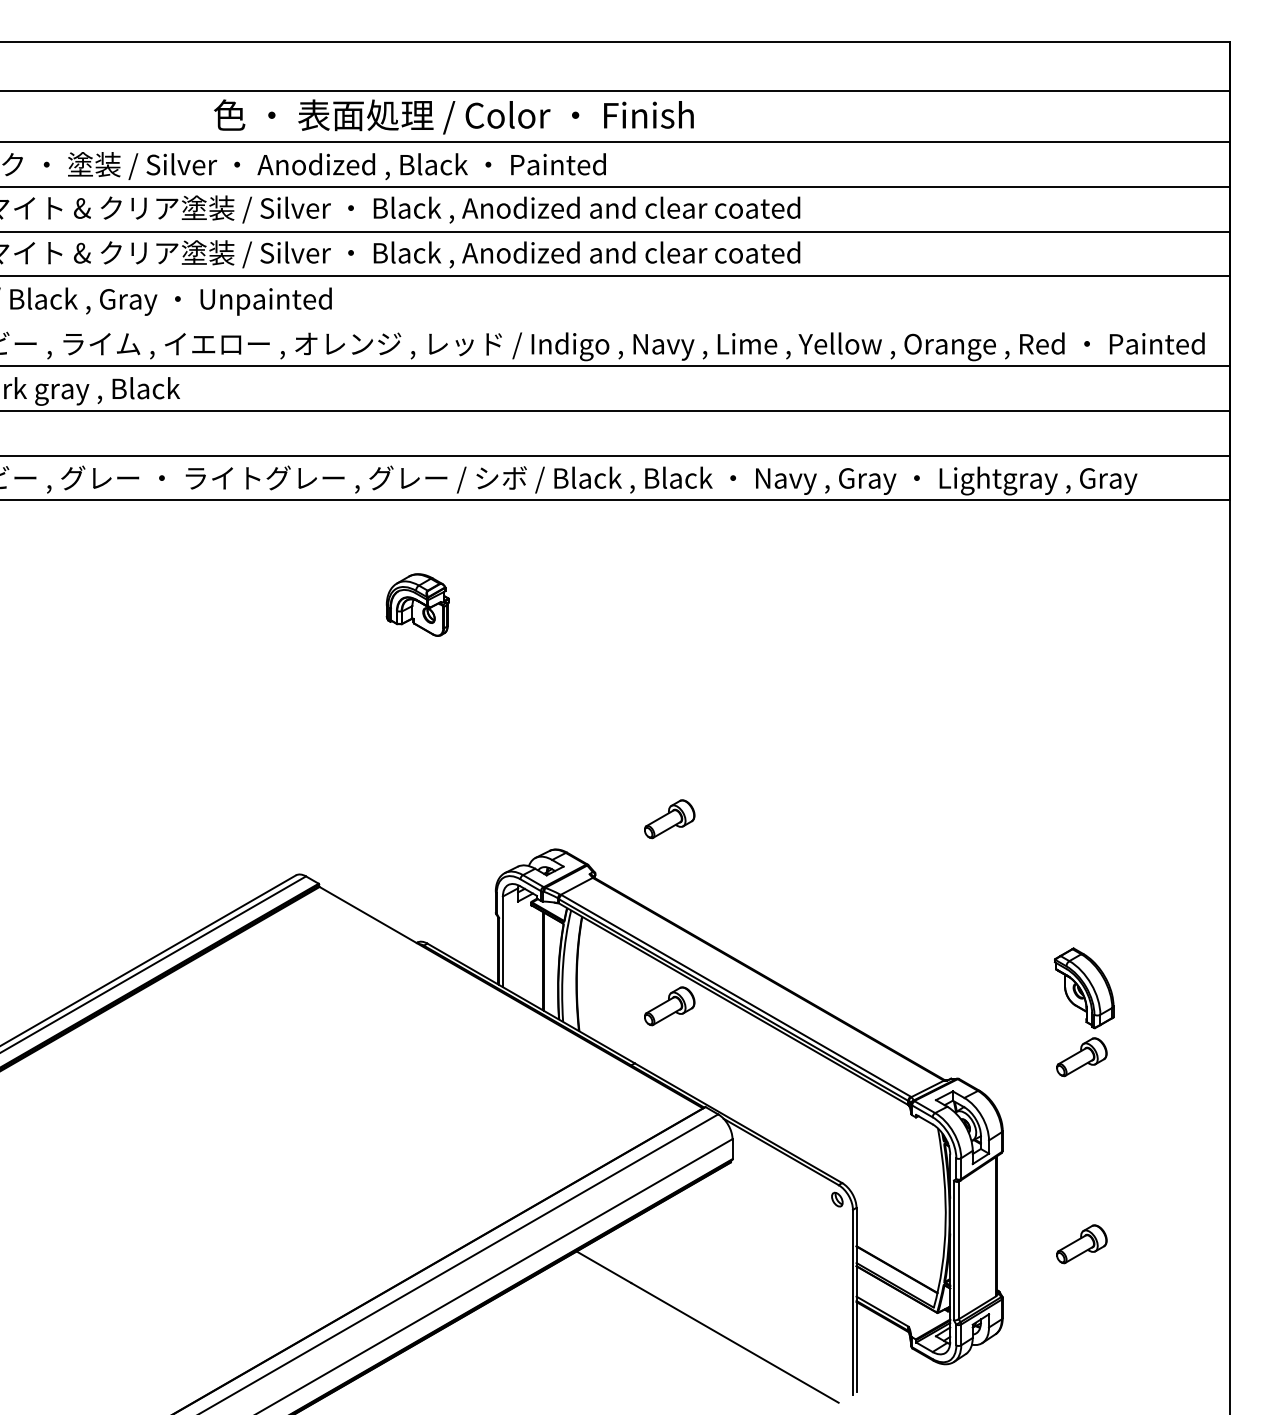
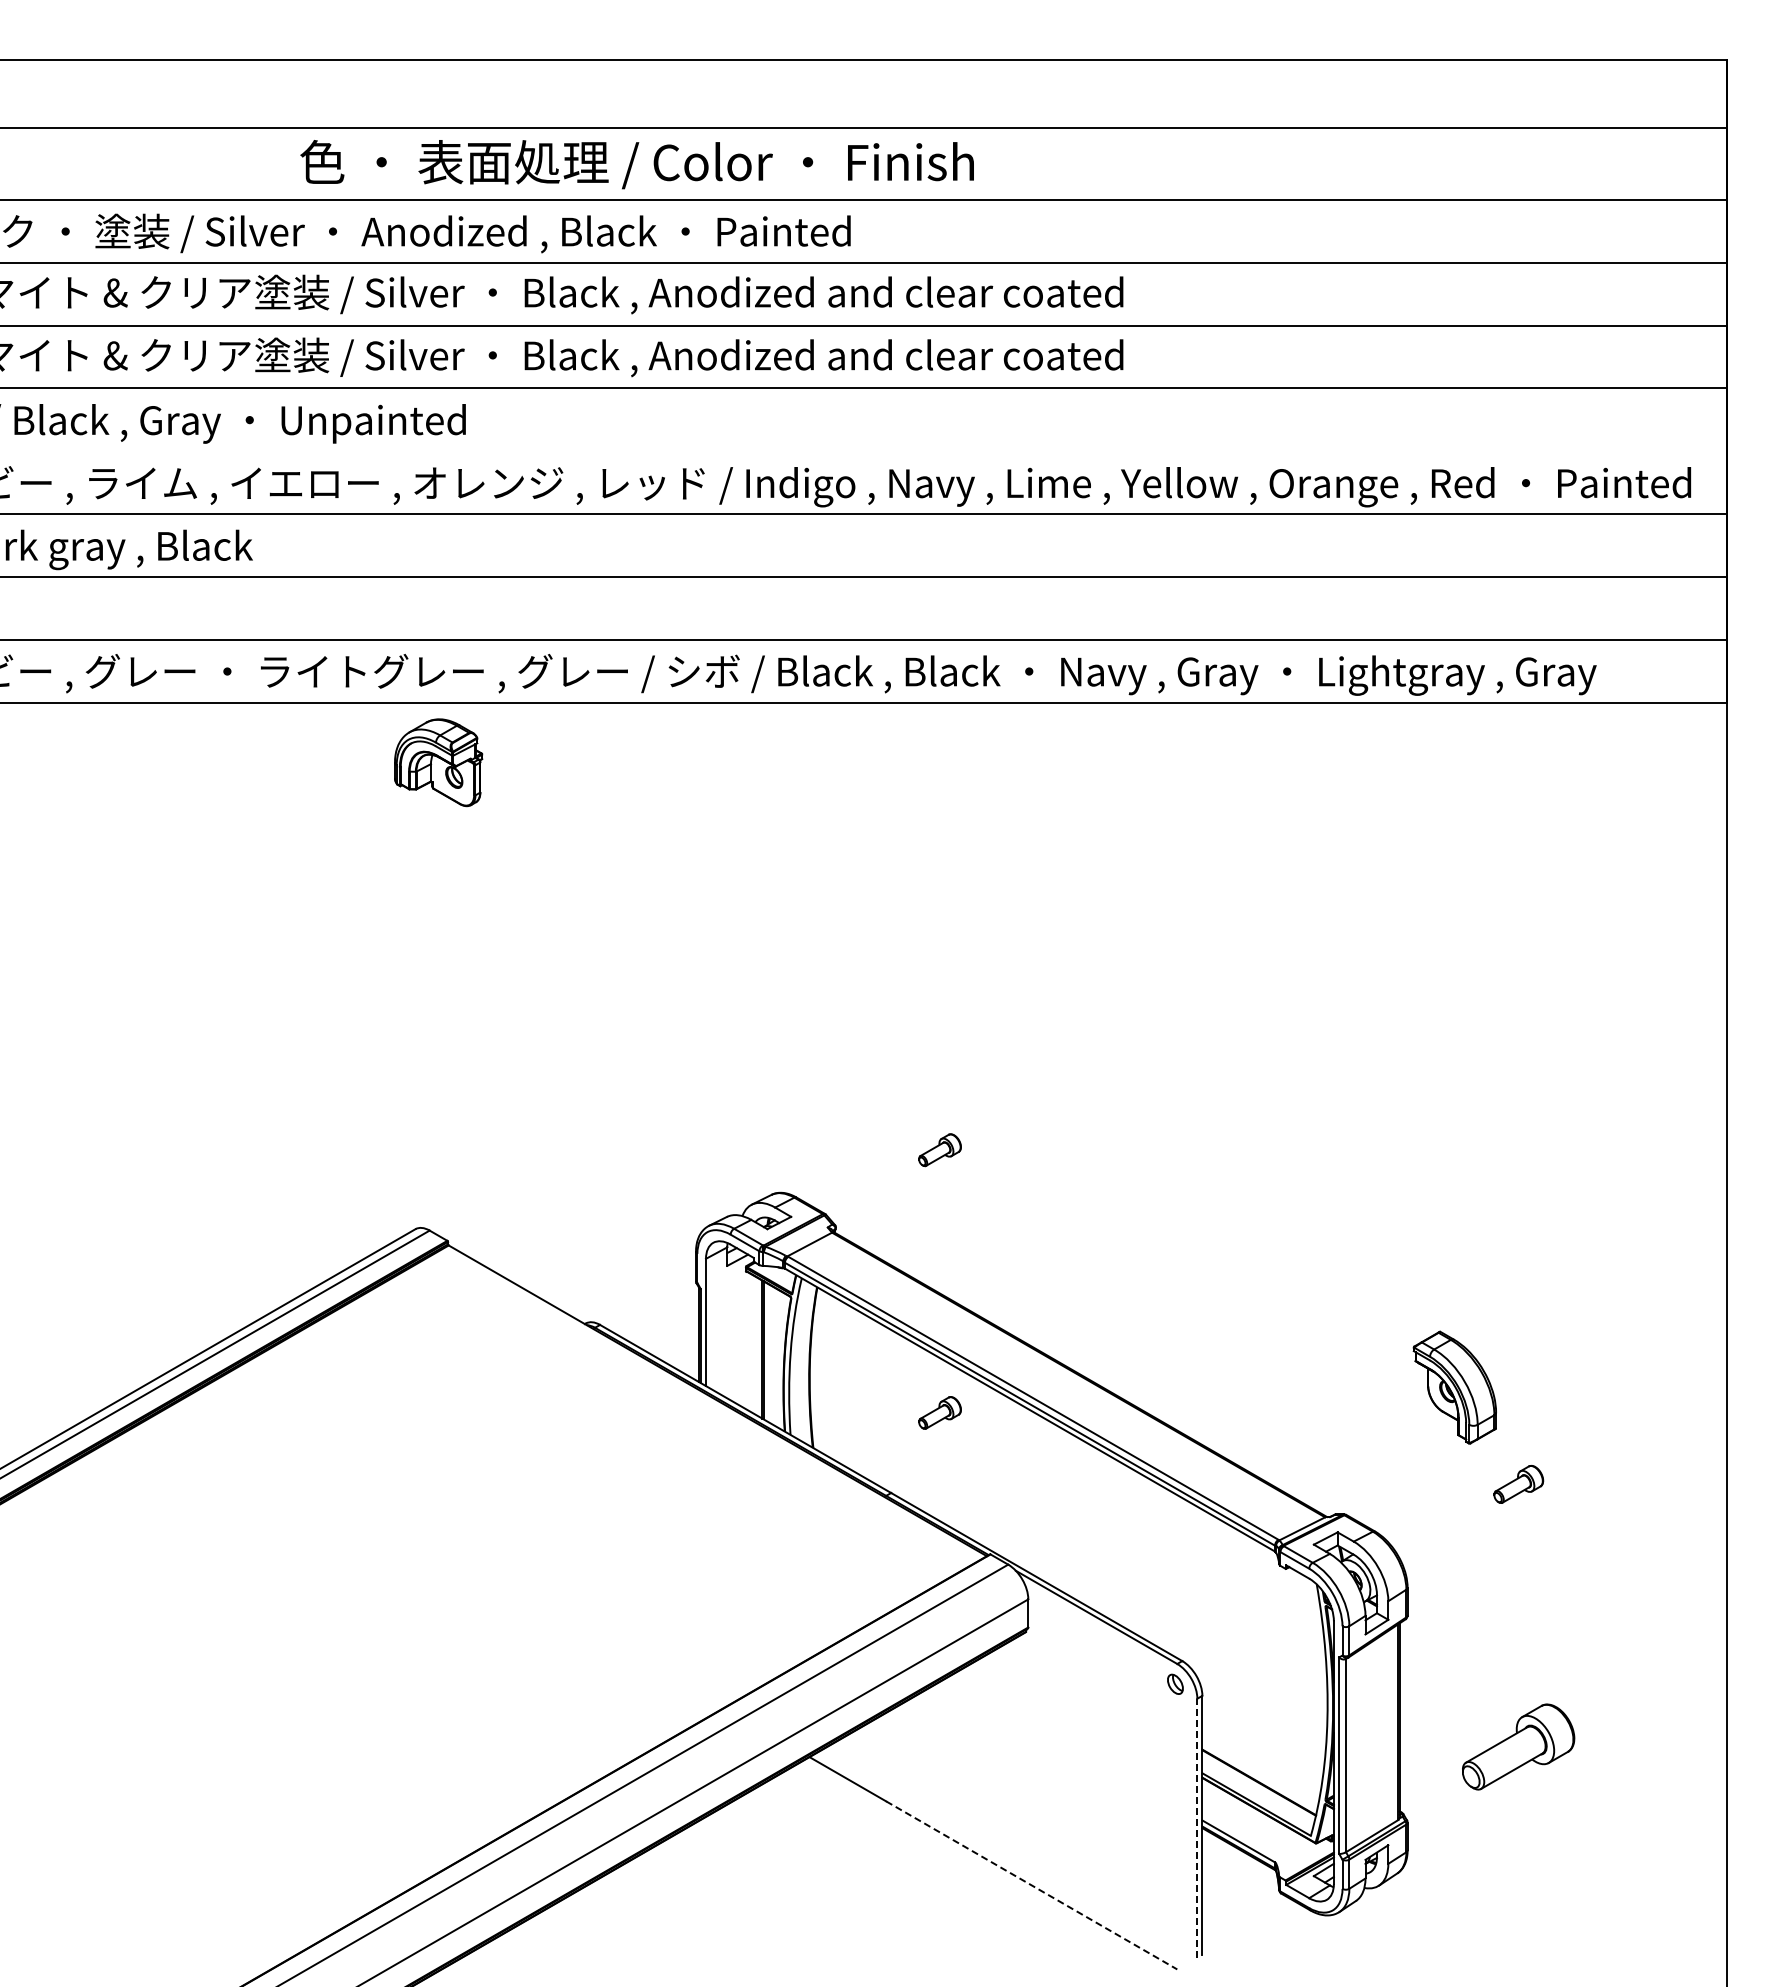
part: (417, 604) -> (438, 762), moved
part: (669, 818) -> (939, 1149), size x0.6
part: (1083, 988) -> (1454, 1387), moved
part: (669, 1005) -> (939, 1412), size x0.6
part: (1081, 1057) -> (1518, 1484), size x0.7
part: (1081, 1243) -> (1518, 1746), size x1.6
line: (853, 1302) -> (1197, 1828), solid -> dashed
line: (735, 1342) -> (1032, 1885), solid -> dashed

